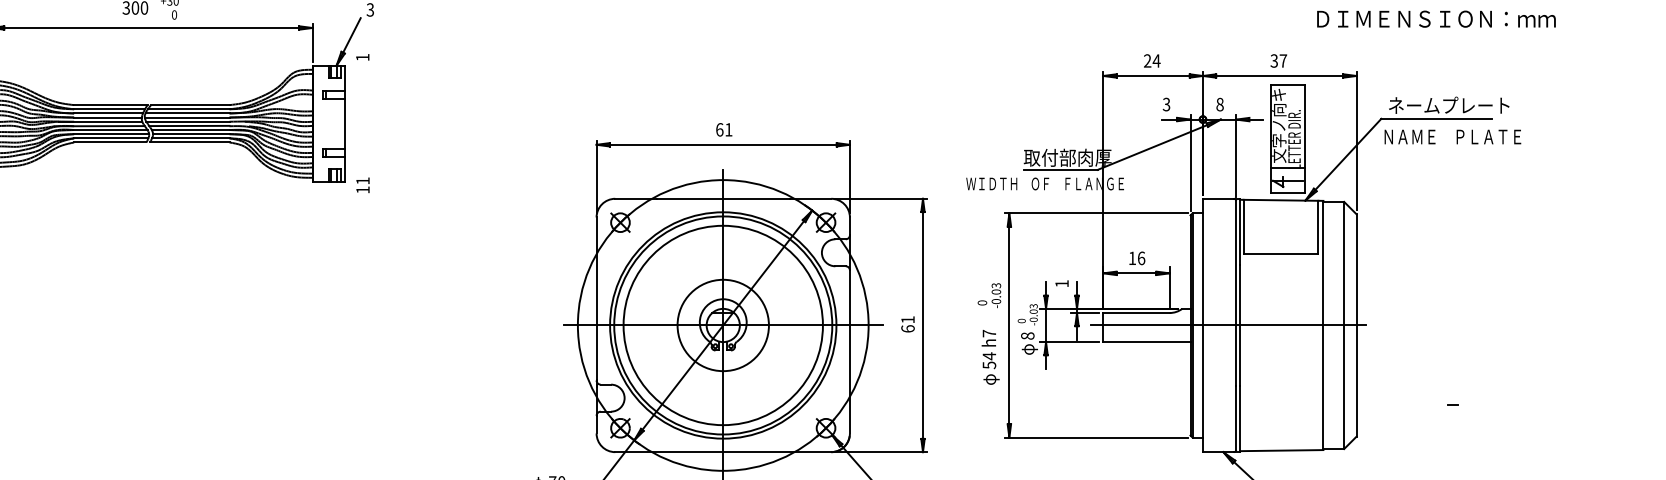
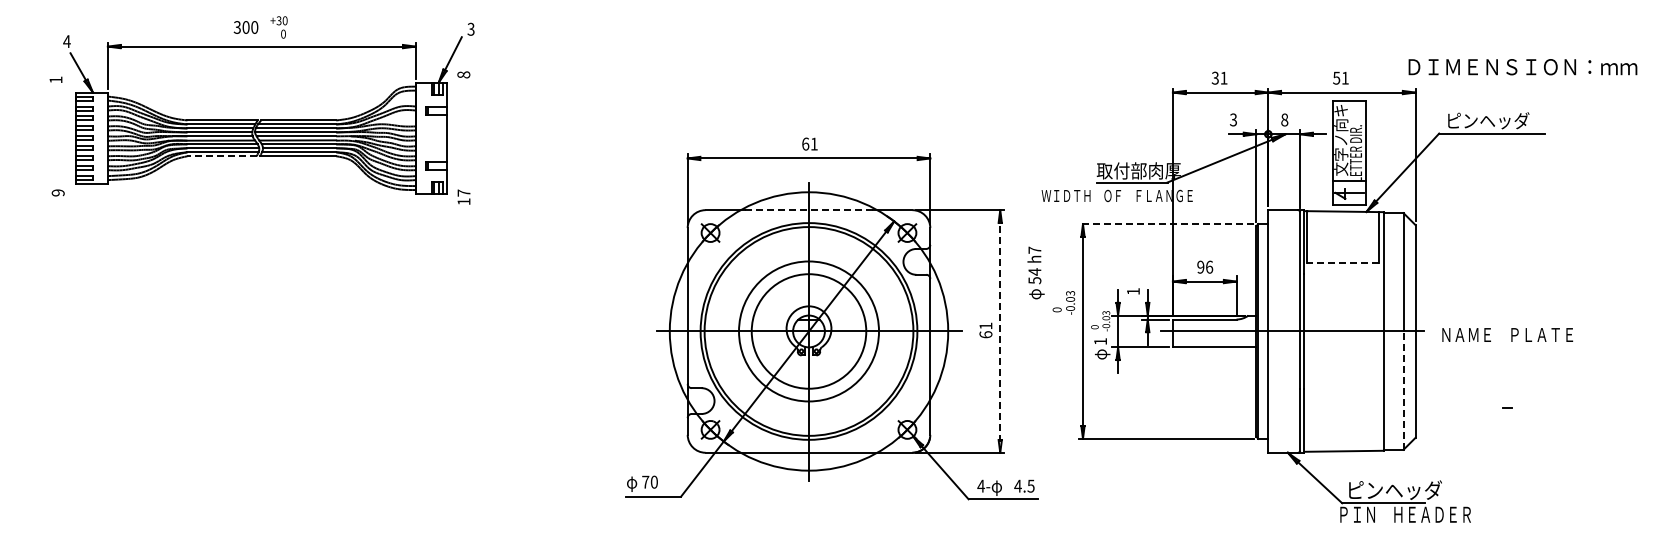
text: (1435, 19) -> (1522, 67), moved
text: (362, 57) -> (463, 74), 1 -> 8
text: (1151, 60) -> (1219, 77), 24 -> 31
text: (1278, 60) -> (1340, 77), 37 -> 51
text: (1448, 105) -> (1503, 120), ネームプレート -> ピンヘッダ
text: (1452, 136) -> (1507, 334), moved
line: (110, 142) -> (222, 156), solid -> dashed
text: (362, 180) -> (463, 192), 11 -> 17
line: (723, 199) -> (809, 210), solid -> dashed
line: (1096, 213) -> (1166, 224), solid -> dashed
line: (1281, 254) -> (1343, 263), solid -> dashed
text: (1132, 257) -> (1200, 266), 16 -> 96
line: (923, 324) -> (1000, 330), solid -> dashed
circle: (722, 325) -> (808, 331), size x0.6
circle: (722, 325) -> (808, 331), size x1.6
text: (1027, 335) -> (1100, 341), 8 -> 1
text: (990, 356) -> (1035, 272), moved
line: (1344, 387) -> (1403, 390), solid -> dashed

